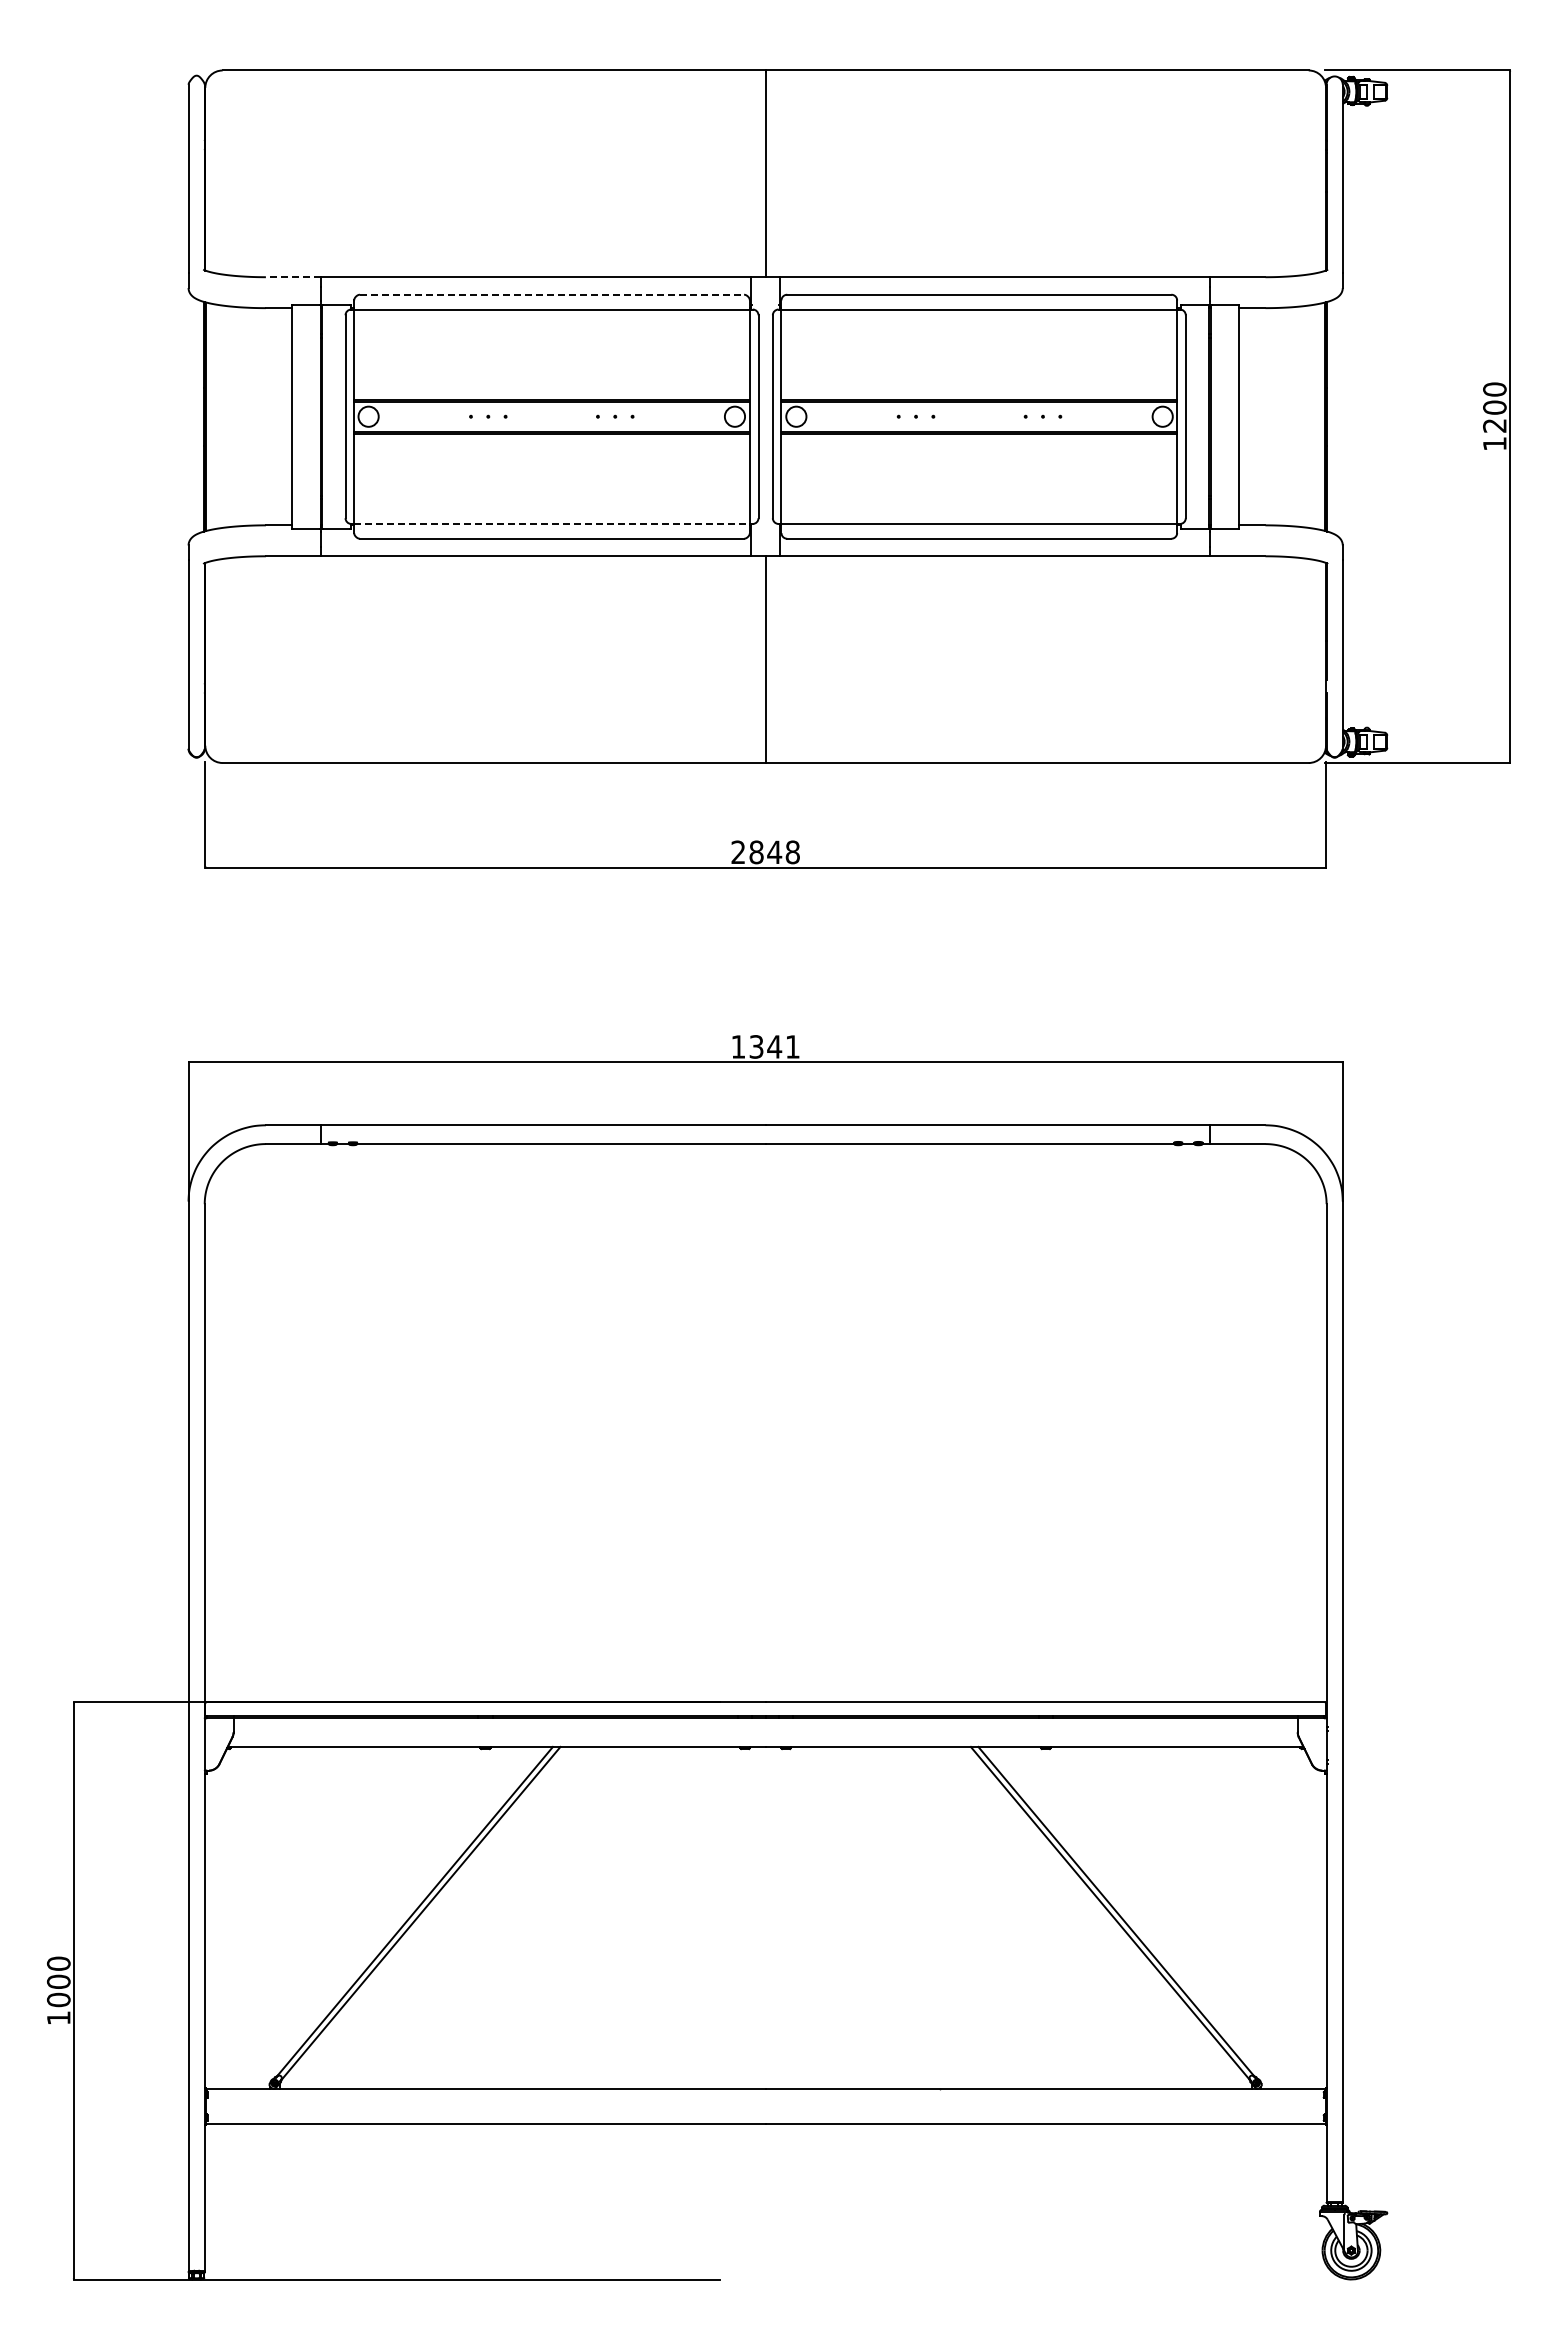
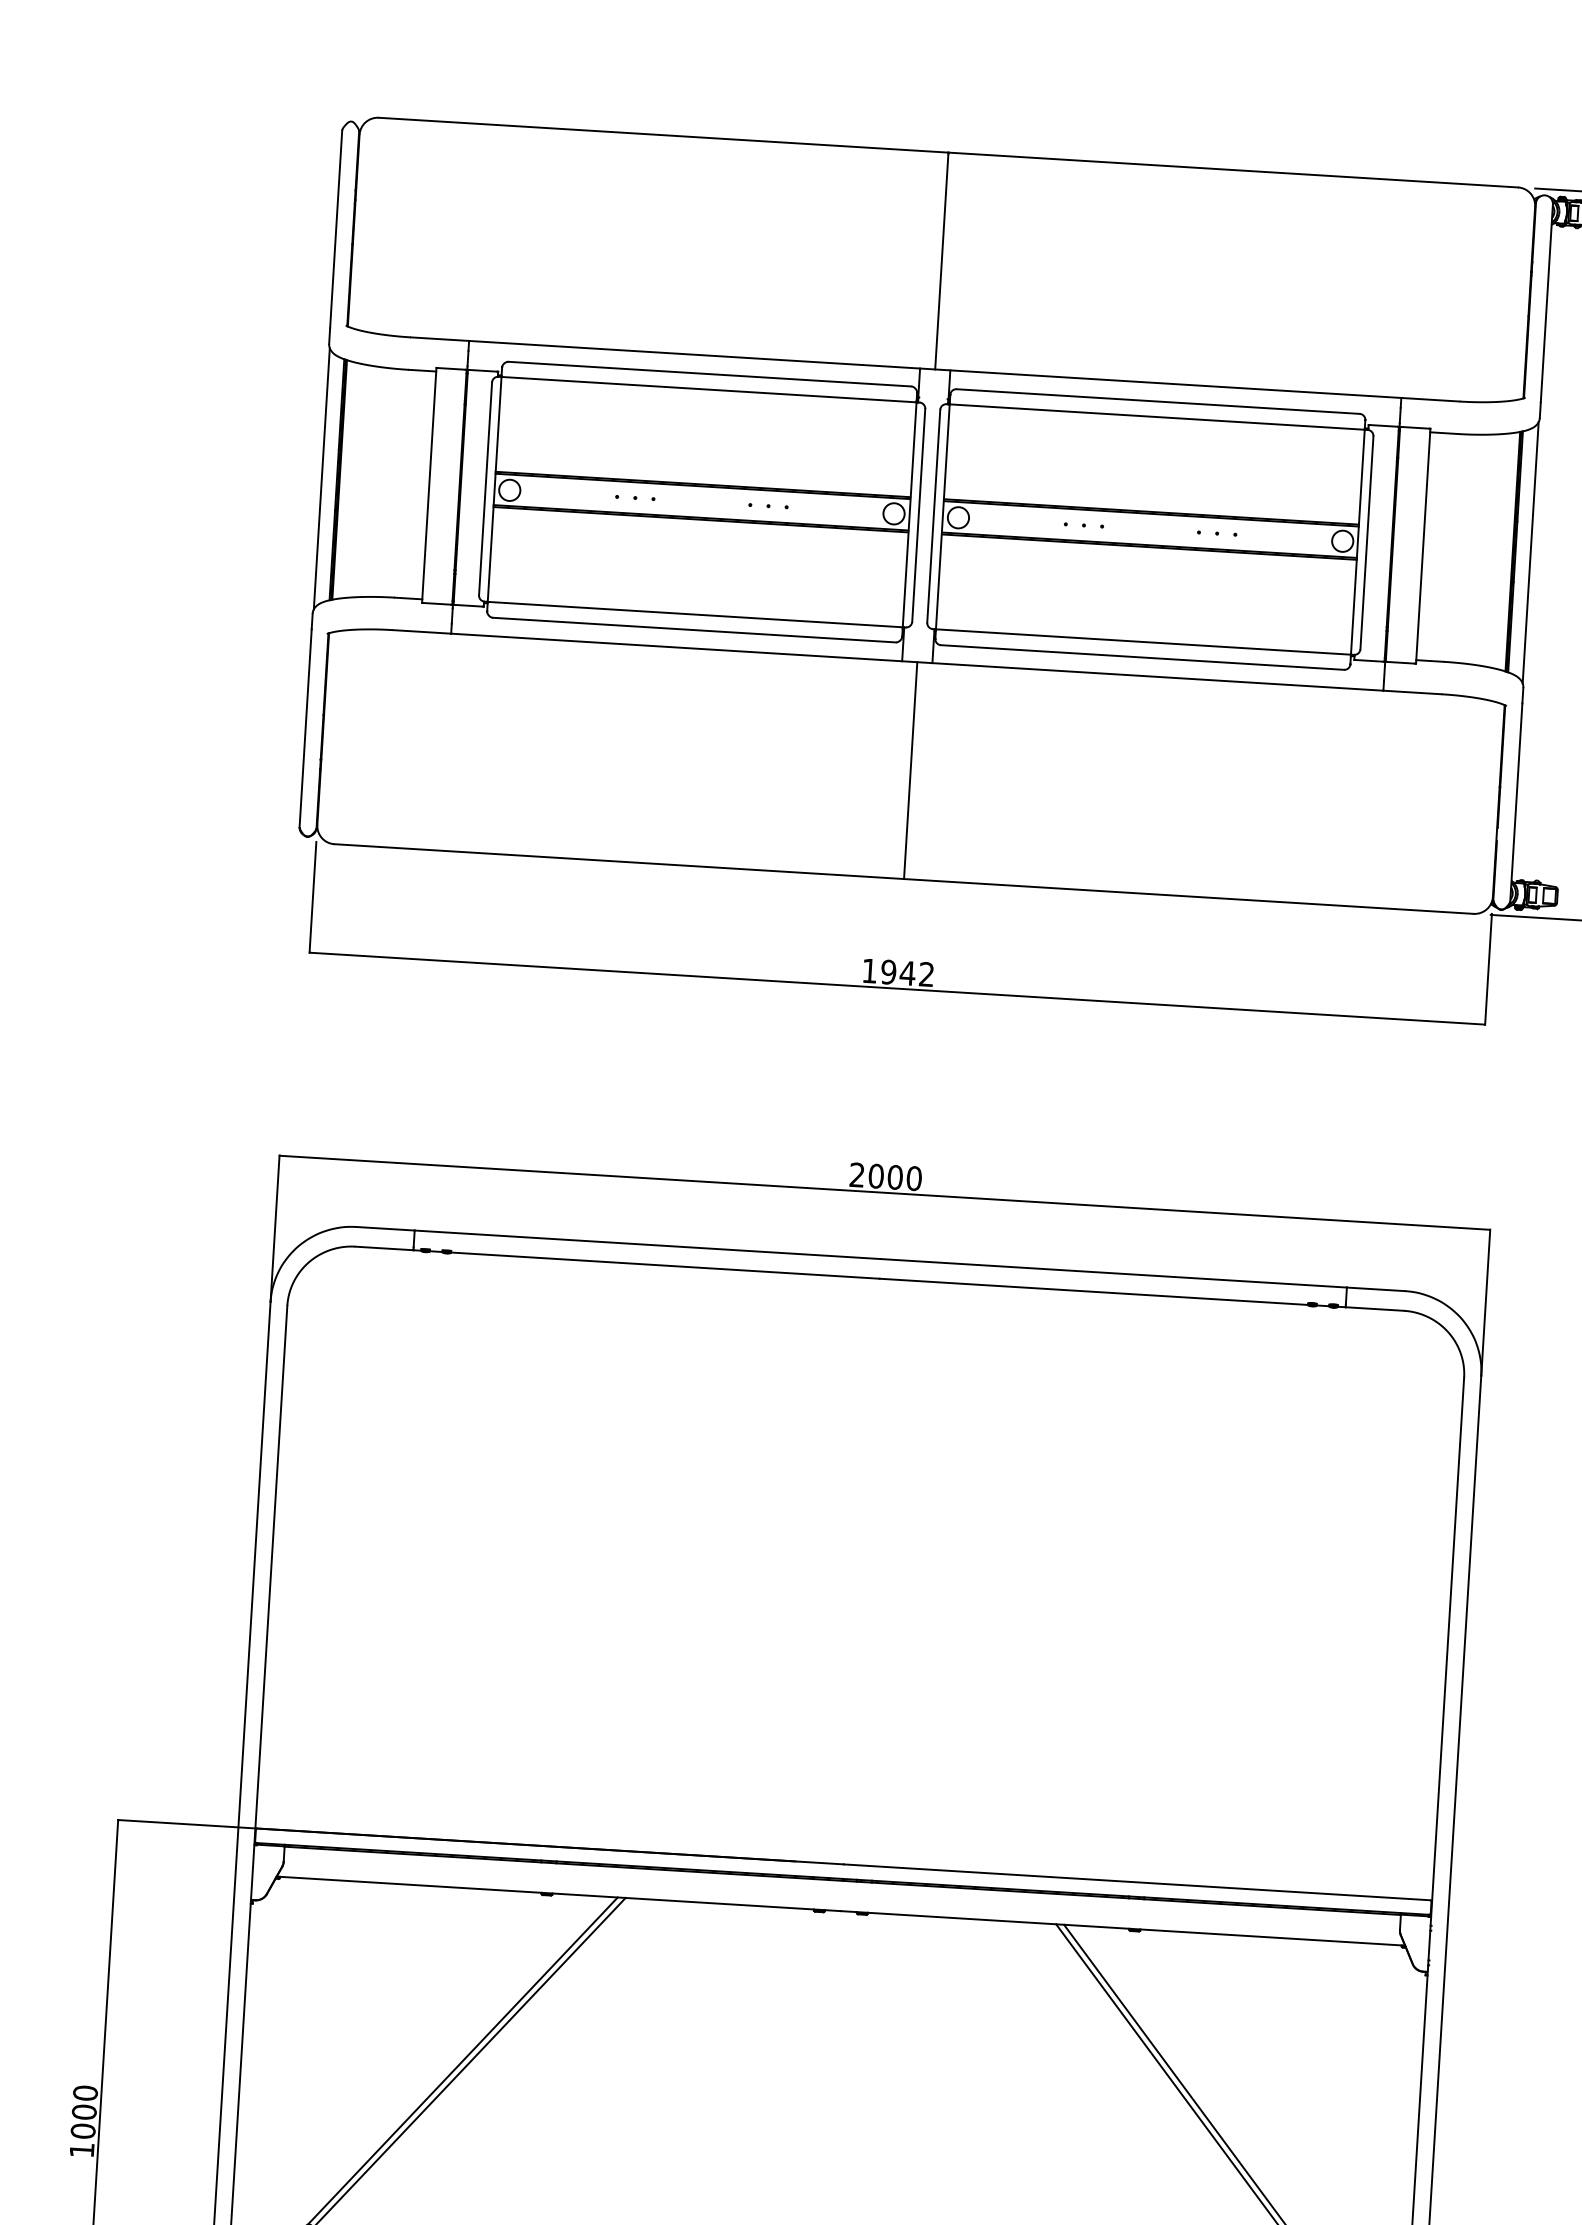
line: (293, 277) -> (439, 339), dashed -> solid
line: (552, 294) -> (710, 373), dashed -> solid
line: (189, 416) -> (321, 478), added
line: (1341, 416) -> (1530, 552), added
line: (552, 523) -> (695, 614), dashed -> solid
text: (765, 852) -> (898, 972), 2848 -> 1942
text: (765, 1046) -> (885, 1176), 1341 -> 2000

